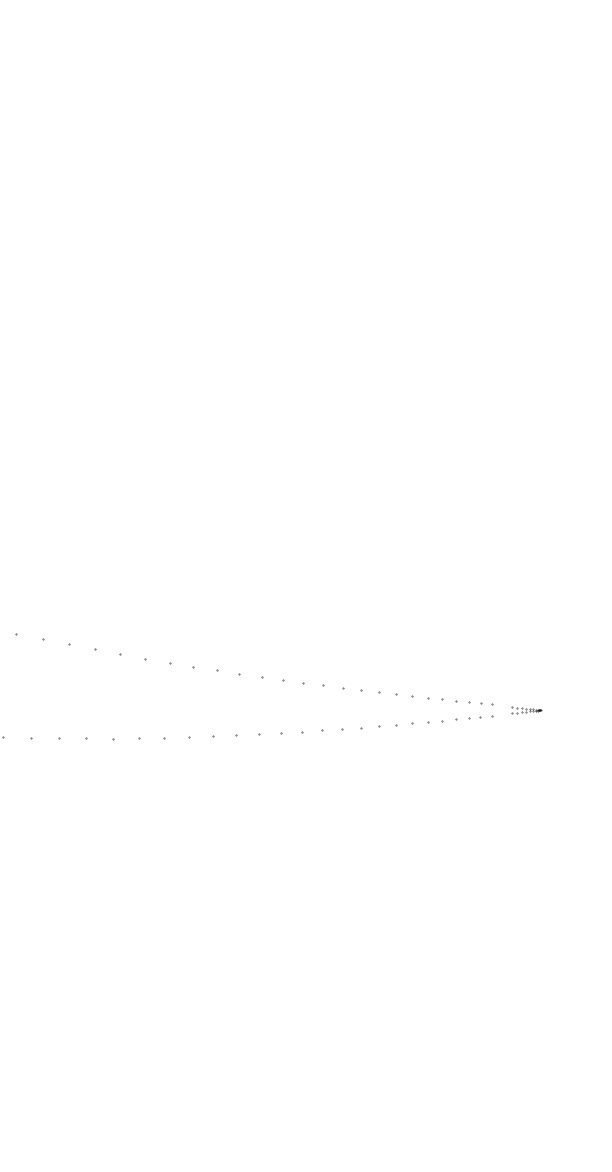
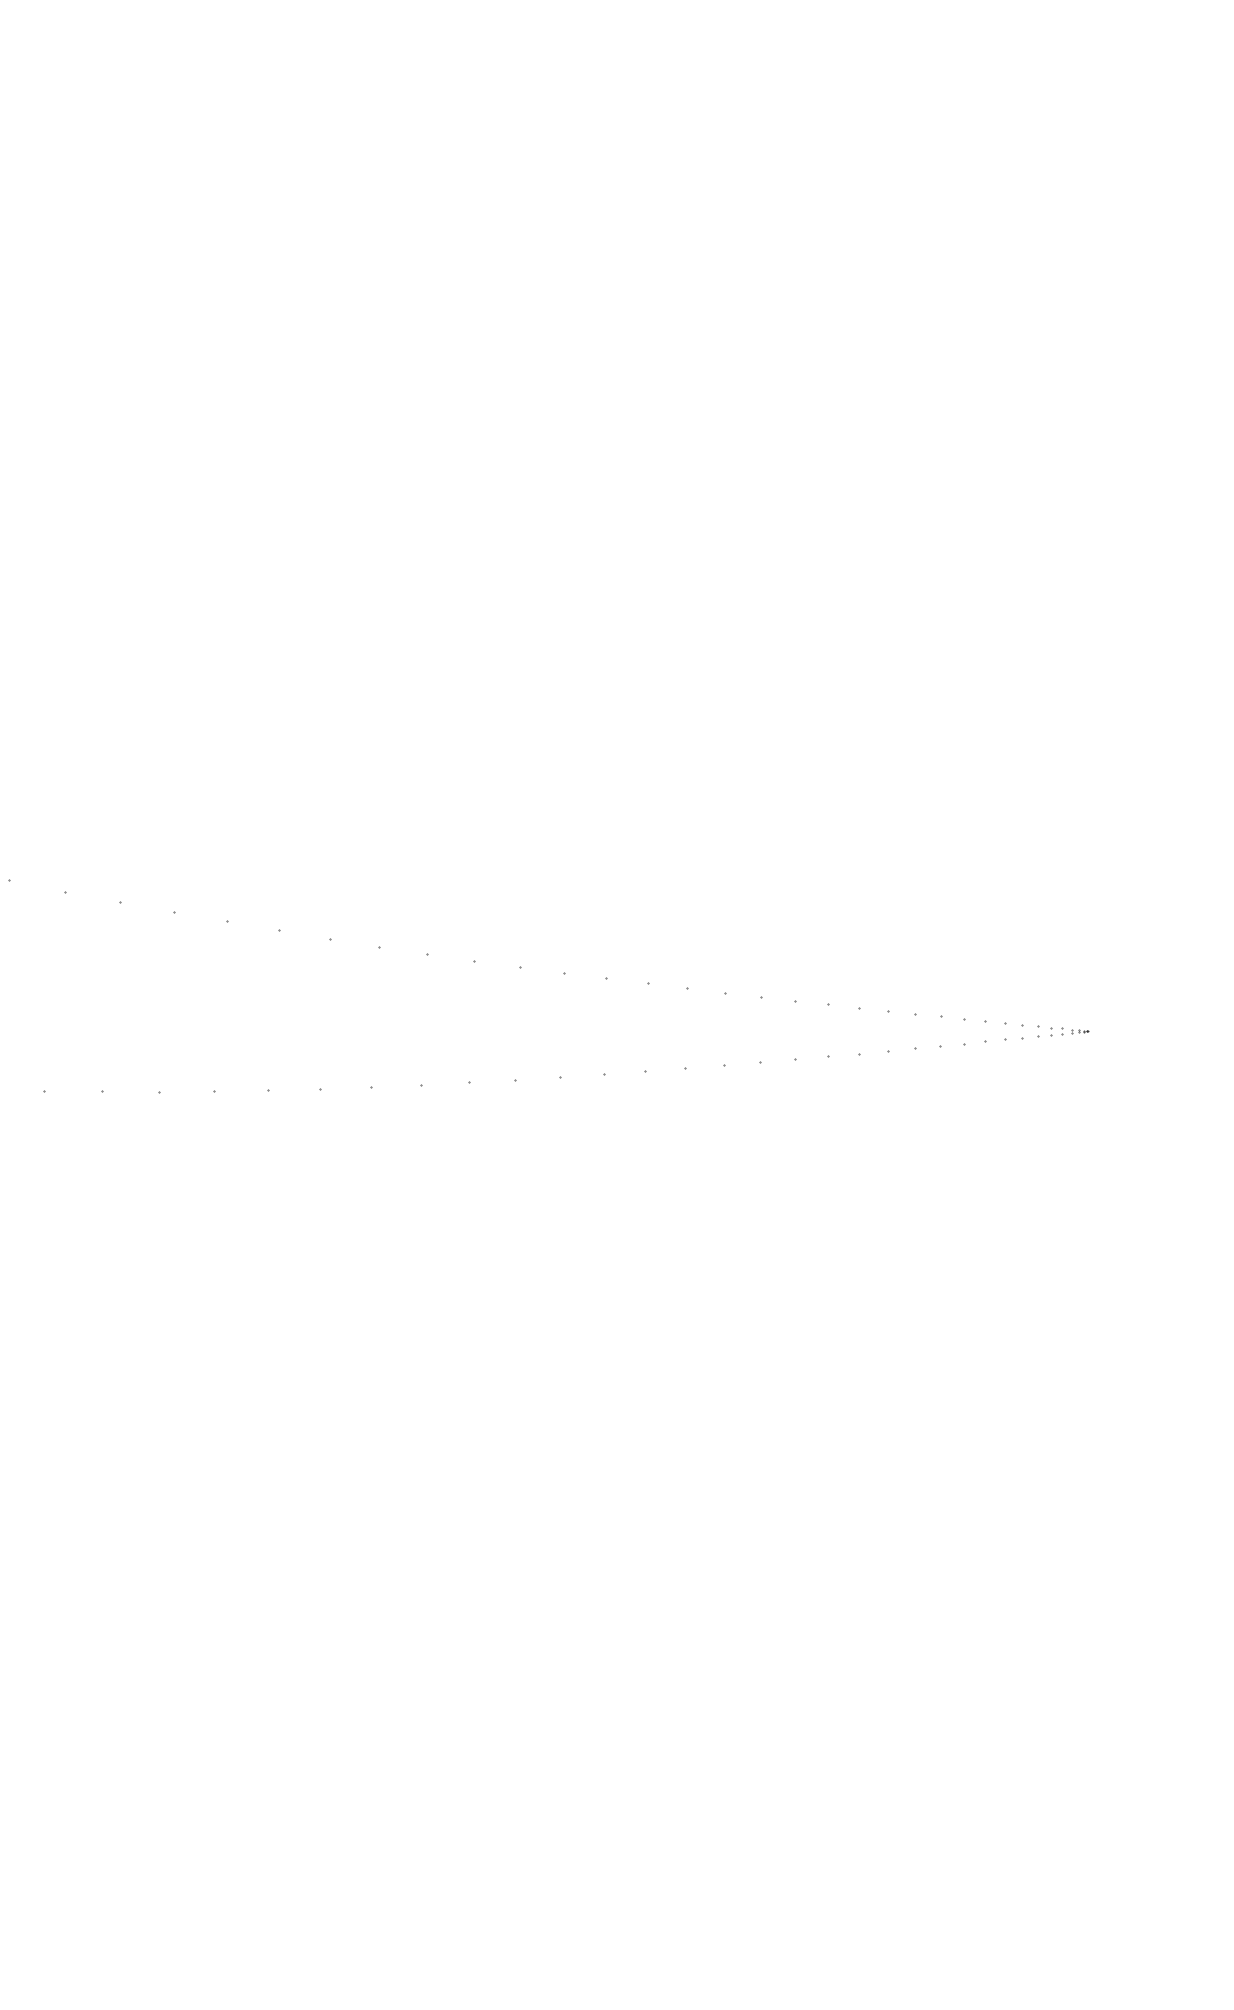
part: (526, 710) -> (1038, 1031), size x1.67

